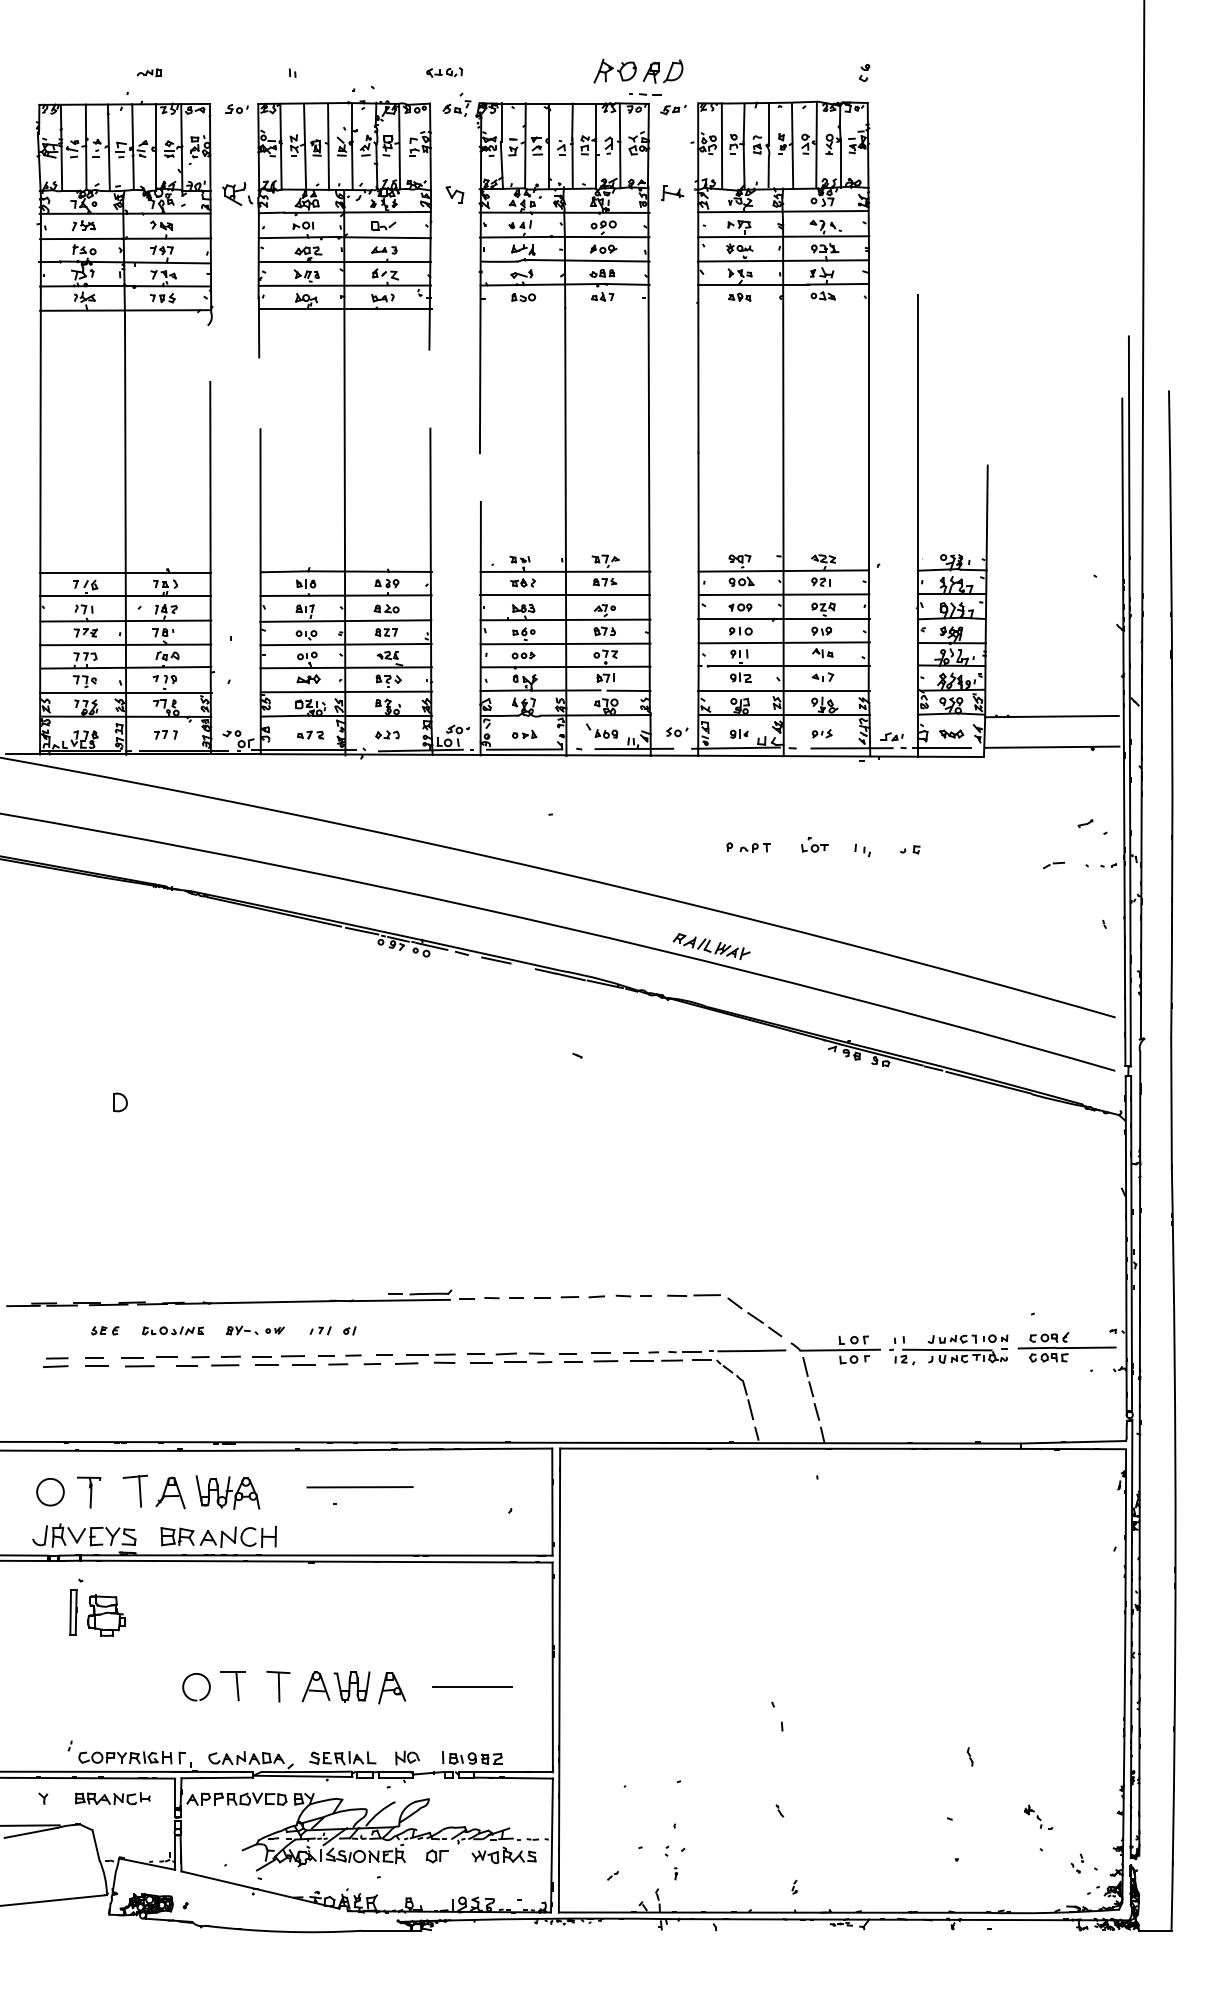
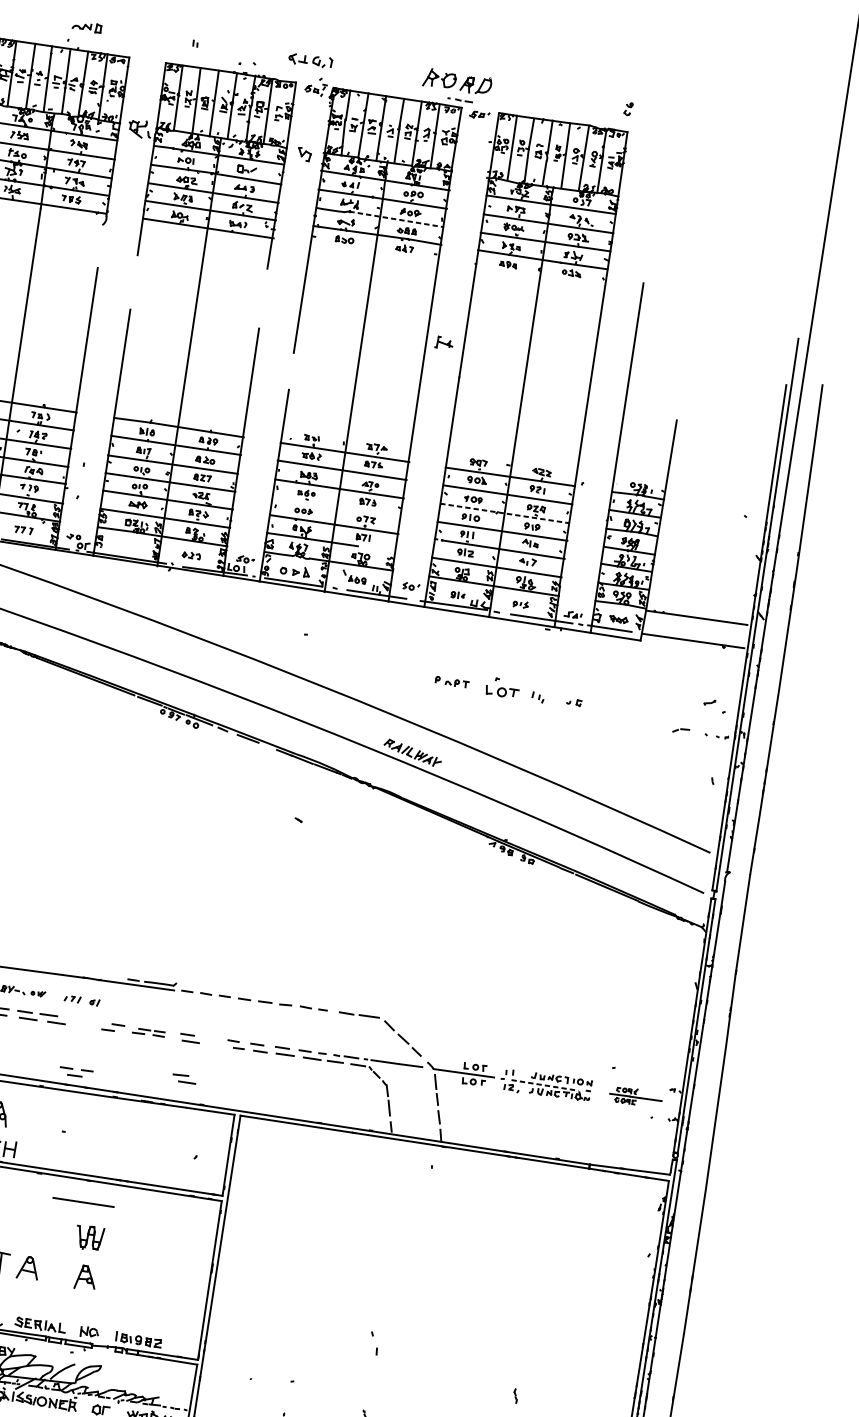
part: (148, 72) -> (86, 26), size x1.6
part: (444, 72) -> (310, 60), size x1.6
part: (236, 108) -> (148, 64), removed
part: (672, 193) -> (444, 343), moved
line: (586, 260) -> (396, 219), solid -> dashed
line: (784, 619) -> (505, 513), solid -> dashed
line: (565, 643) -> (336, 506), removed
line: (628, 690) -> (379, 549), removed
part: (524, 733) -> (295, 570), size x1.6
part: (310, 734) -> (133, 546), removed
part: (814, 844) -> (502, 687), size x1.6
part: (1066, 1347) -> (635, 1097), size x0.7
line: (947, 1350) -> (545, 1085), solid -> dashed
part: (510, 1357) -> (183, 1078), moved
part: (425, 1358) -> (148, 1032), size x0.7
part: (339, 1359) -> (76, 1072), moved
line: (359, 1487) -> (84, 1122), removed
part: (351, 1686) -> (89, 1237), moved
line: (472, 1686) -> (83, 1201), moved

